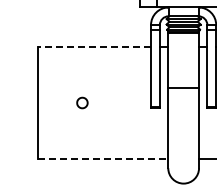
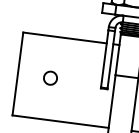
line: (94, 47) -> (64, 38), dashed -> solid
part: (82, 102) -> (50, 77), size x1.67
line: (103, 158) -> (60, 121), dashed -> solid

